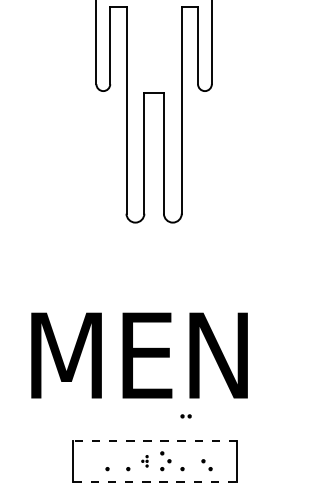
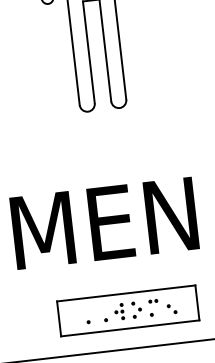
part: (185, 416) -> (152, 301), moved
line: (154, 440) -> (125, 293), dashed -> solid
part: (144, 461) -> (119, 312), size x1.67
line: (155, 481) -> (130, 327), dashed -> solid

